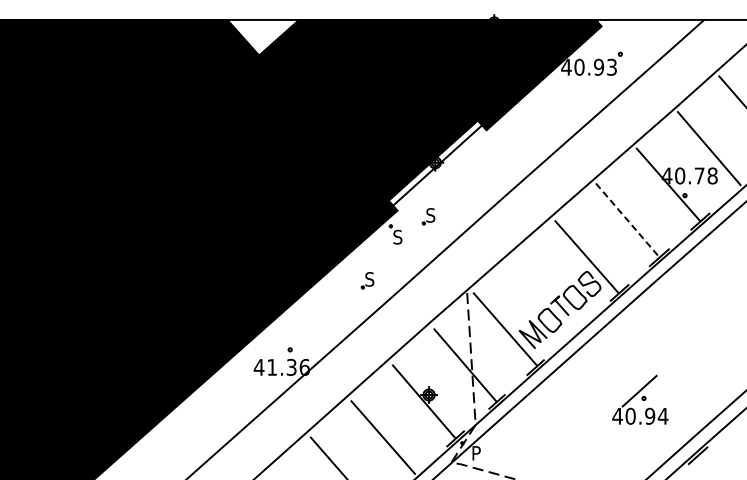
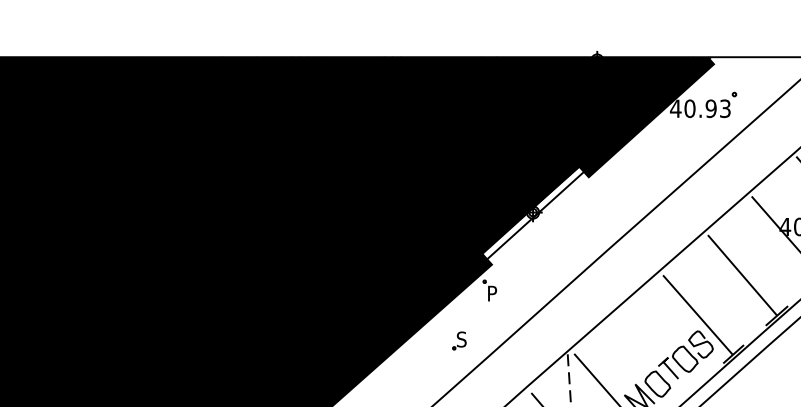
fill: (263, 37) -> (346, 76), added
part: (428, 216) -> (525, 271), removed
line: (627, 220) -> (742, 275), dashed -> solid
text: (397, 236) -> (491, 292), S -> P

